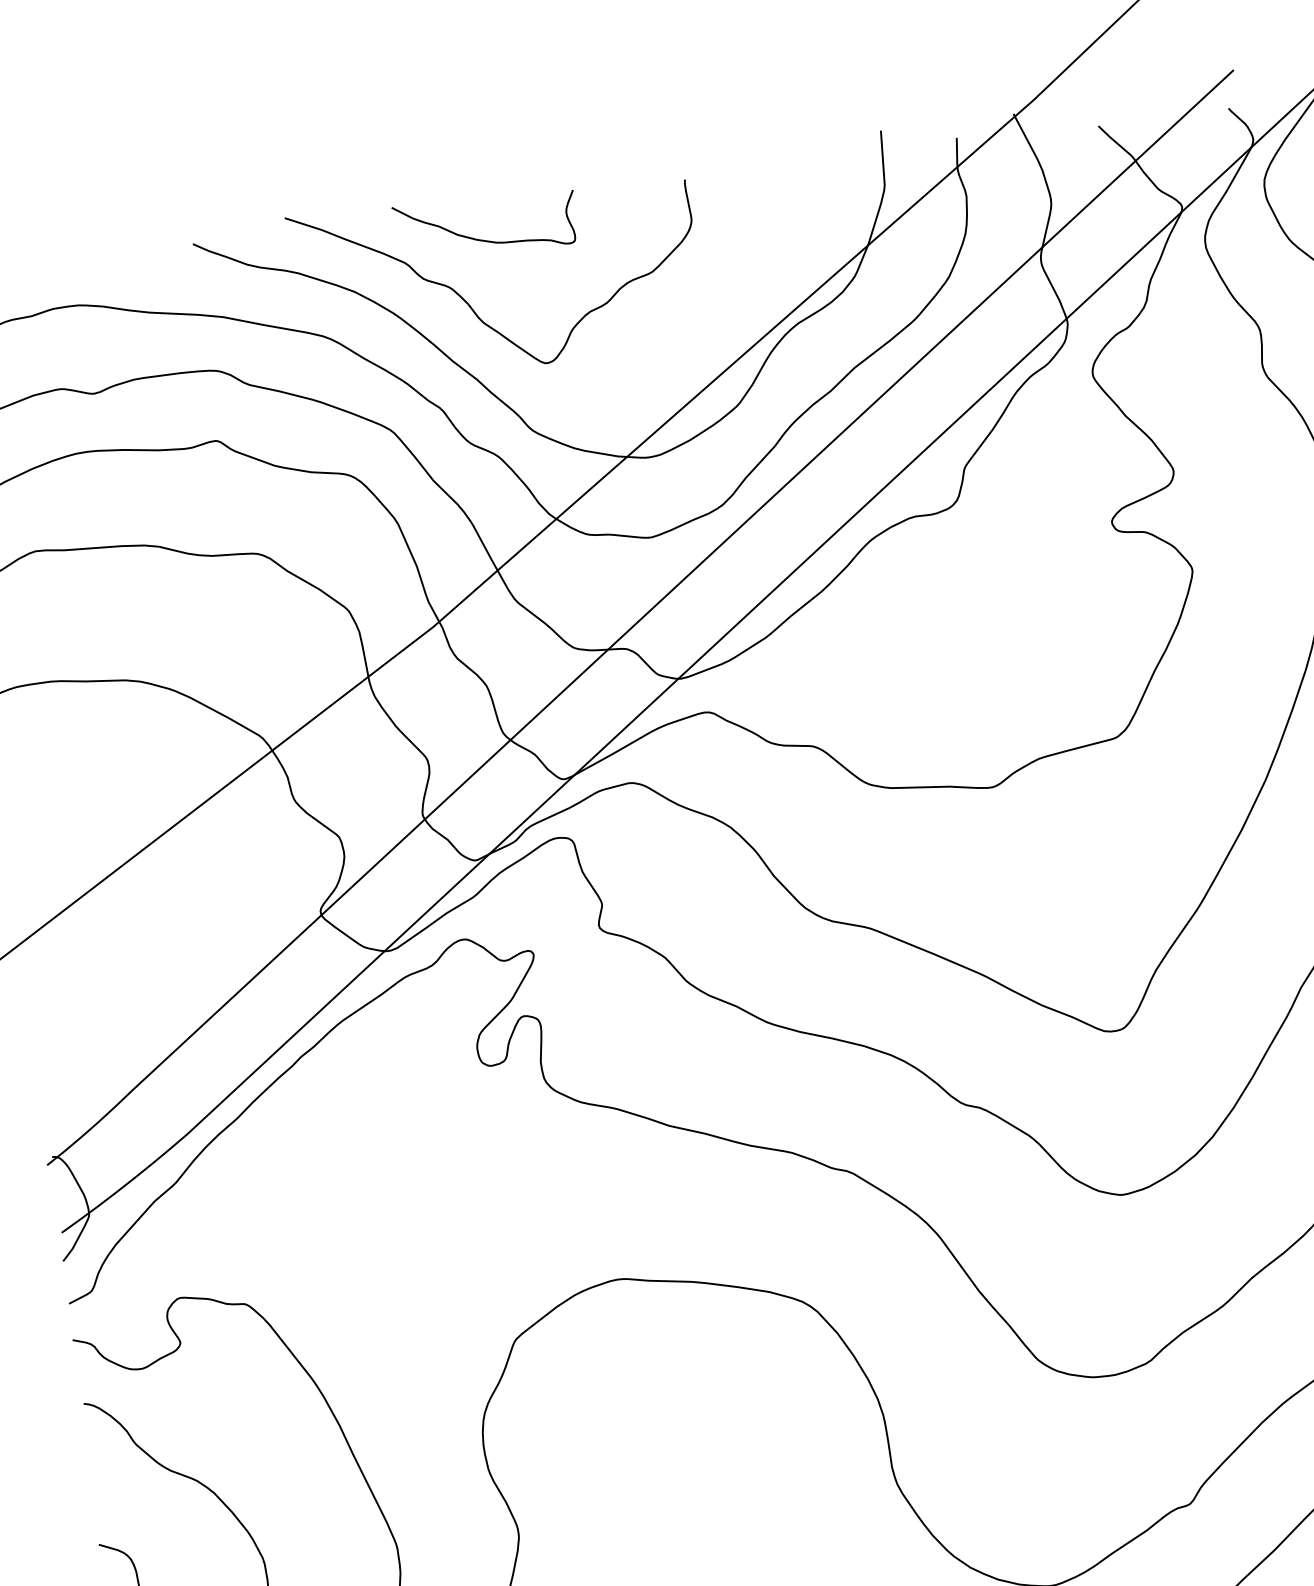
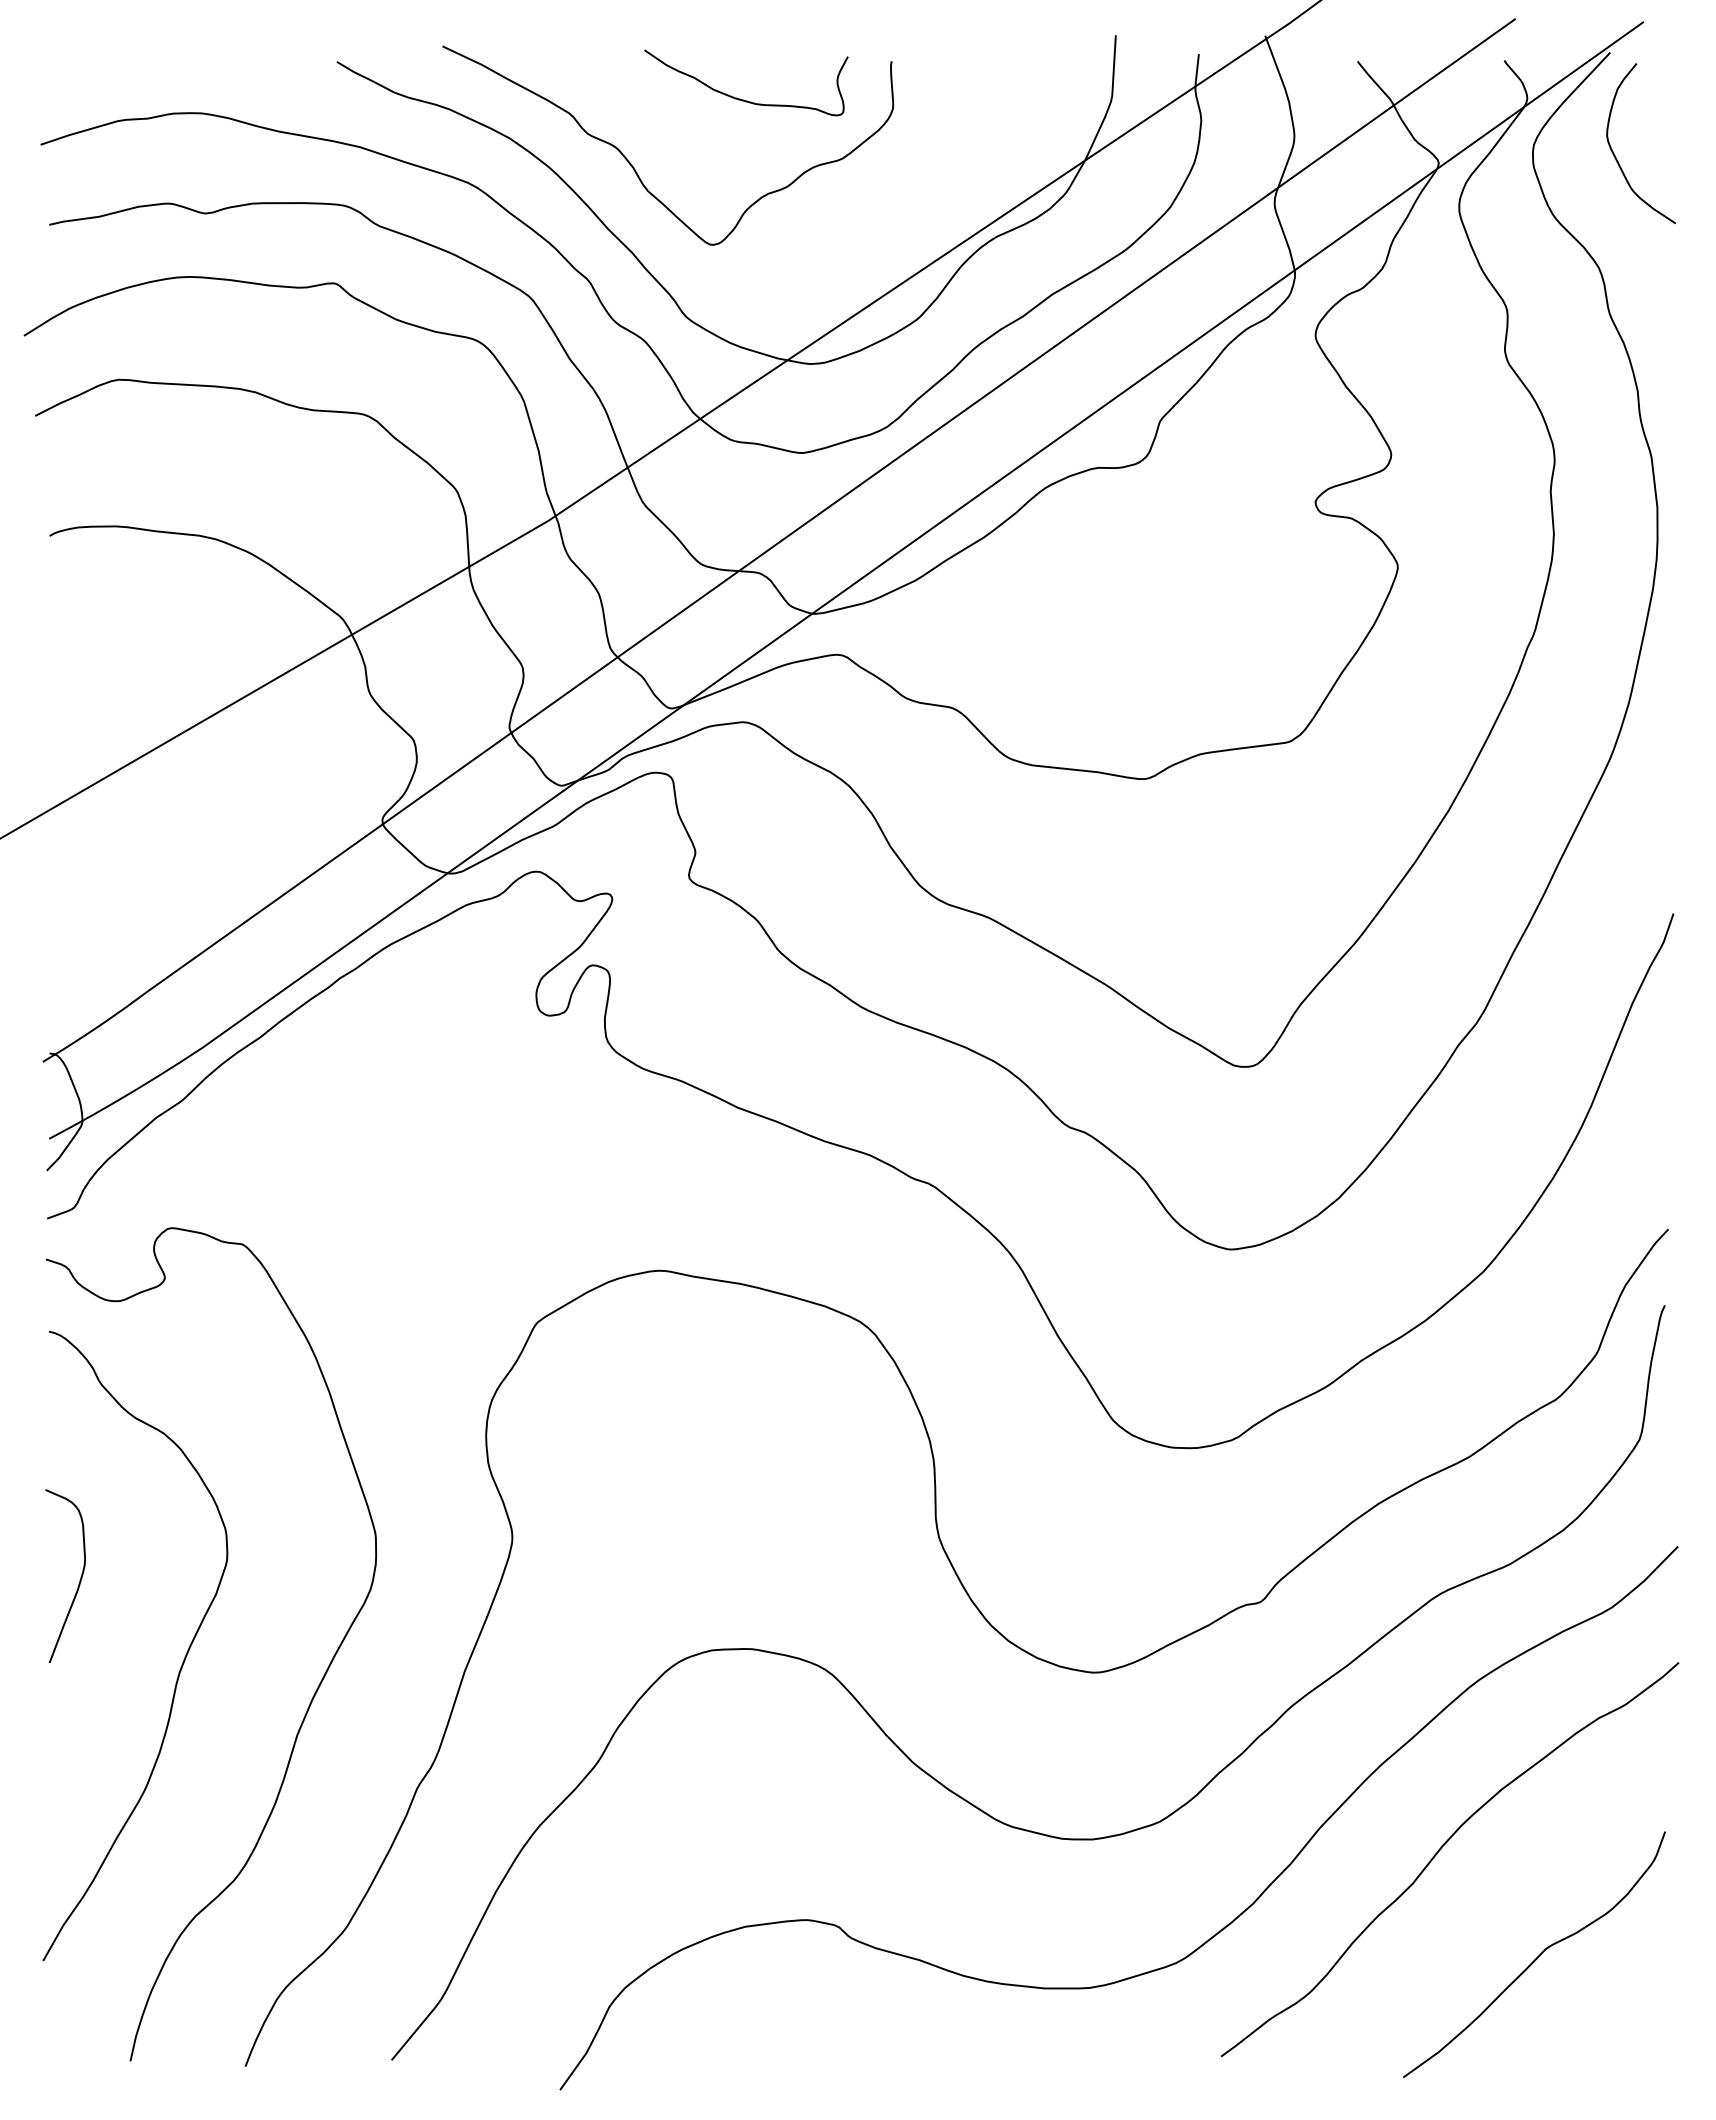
curve: (482, 239) -> (740, 98), moved

